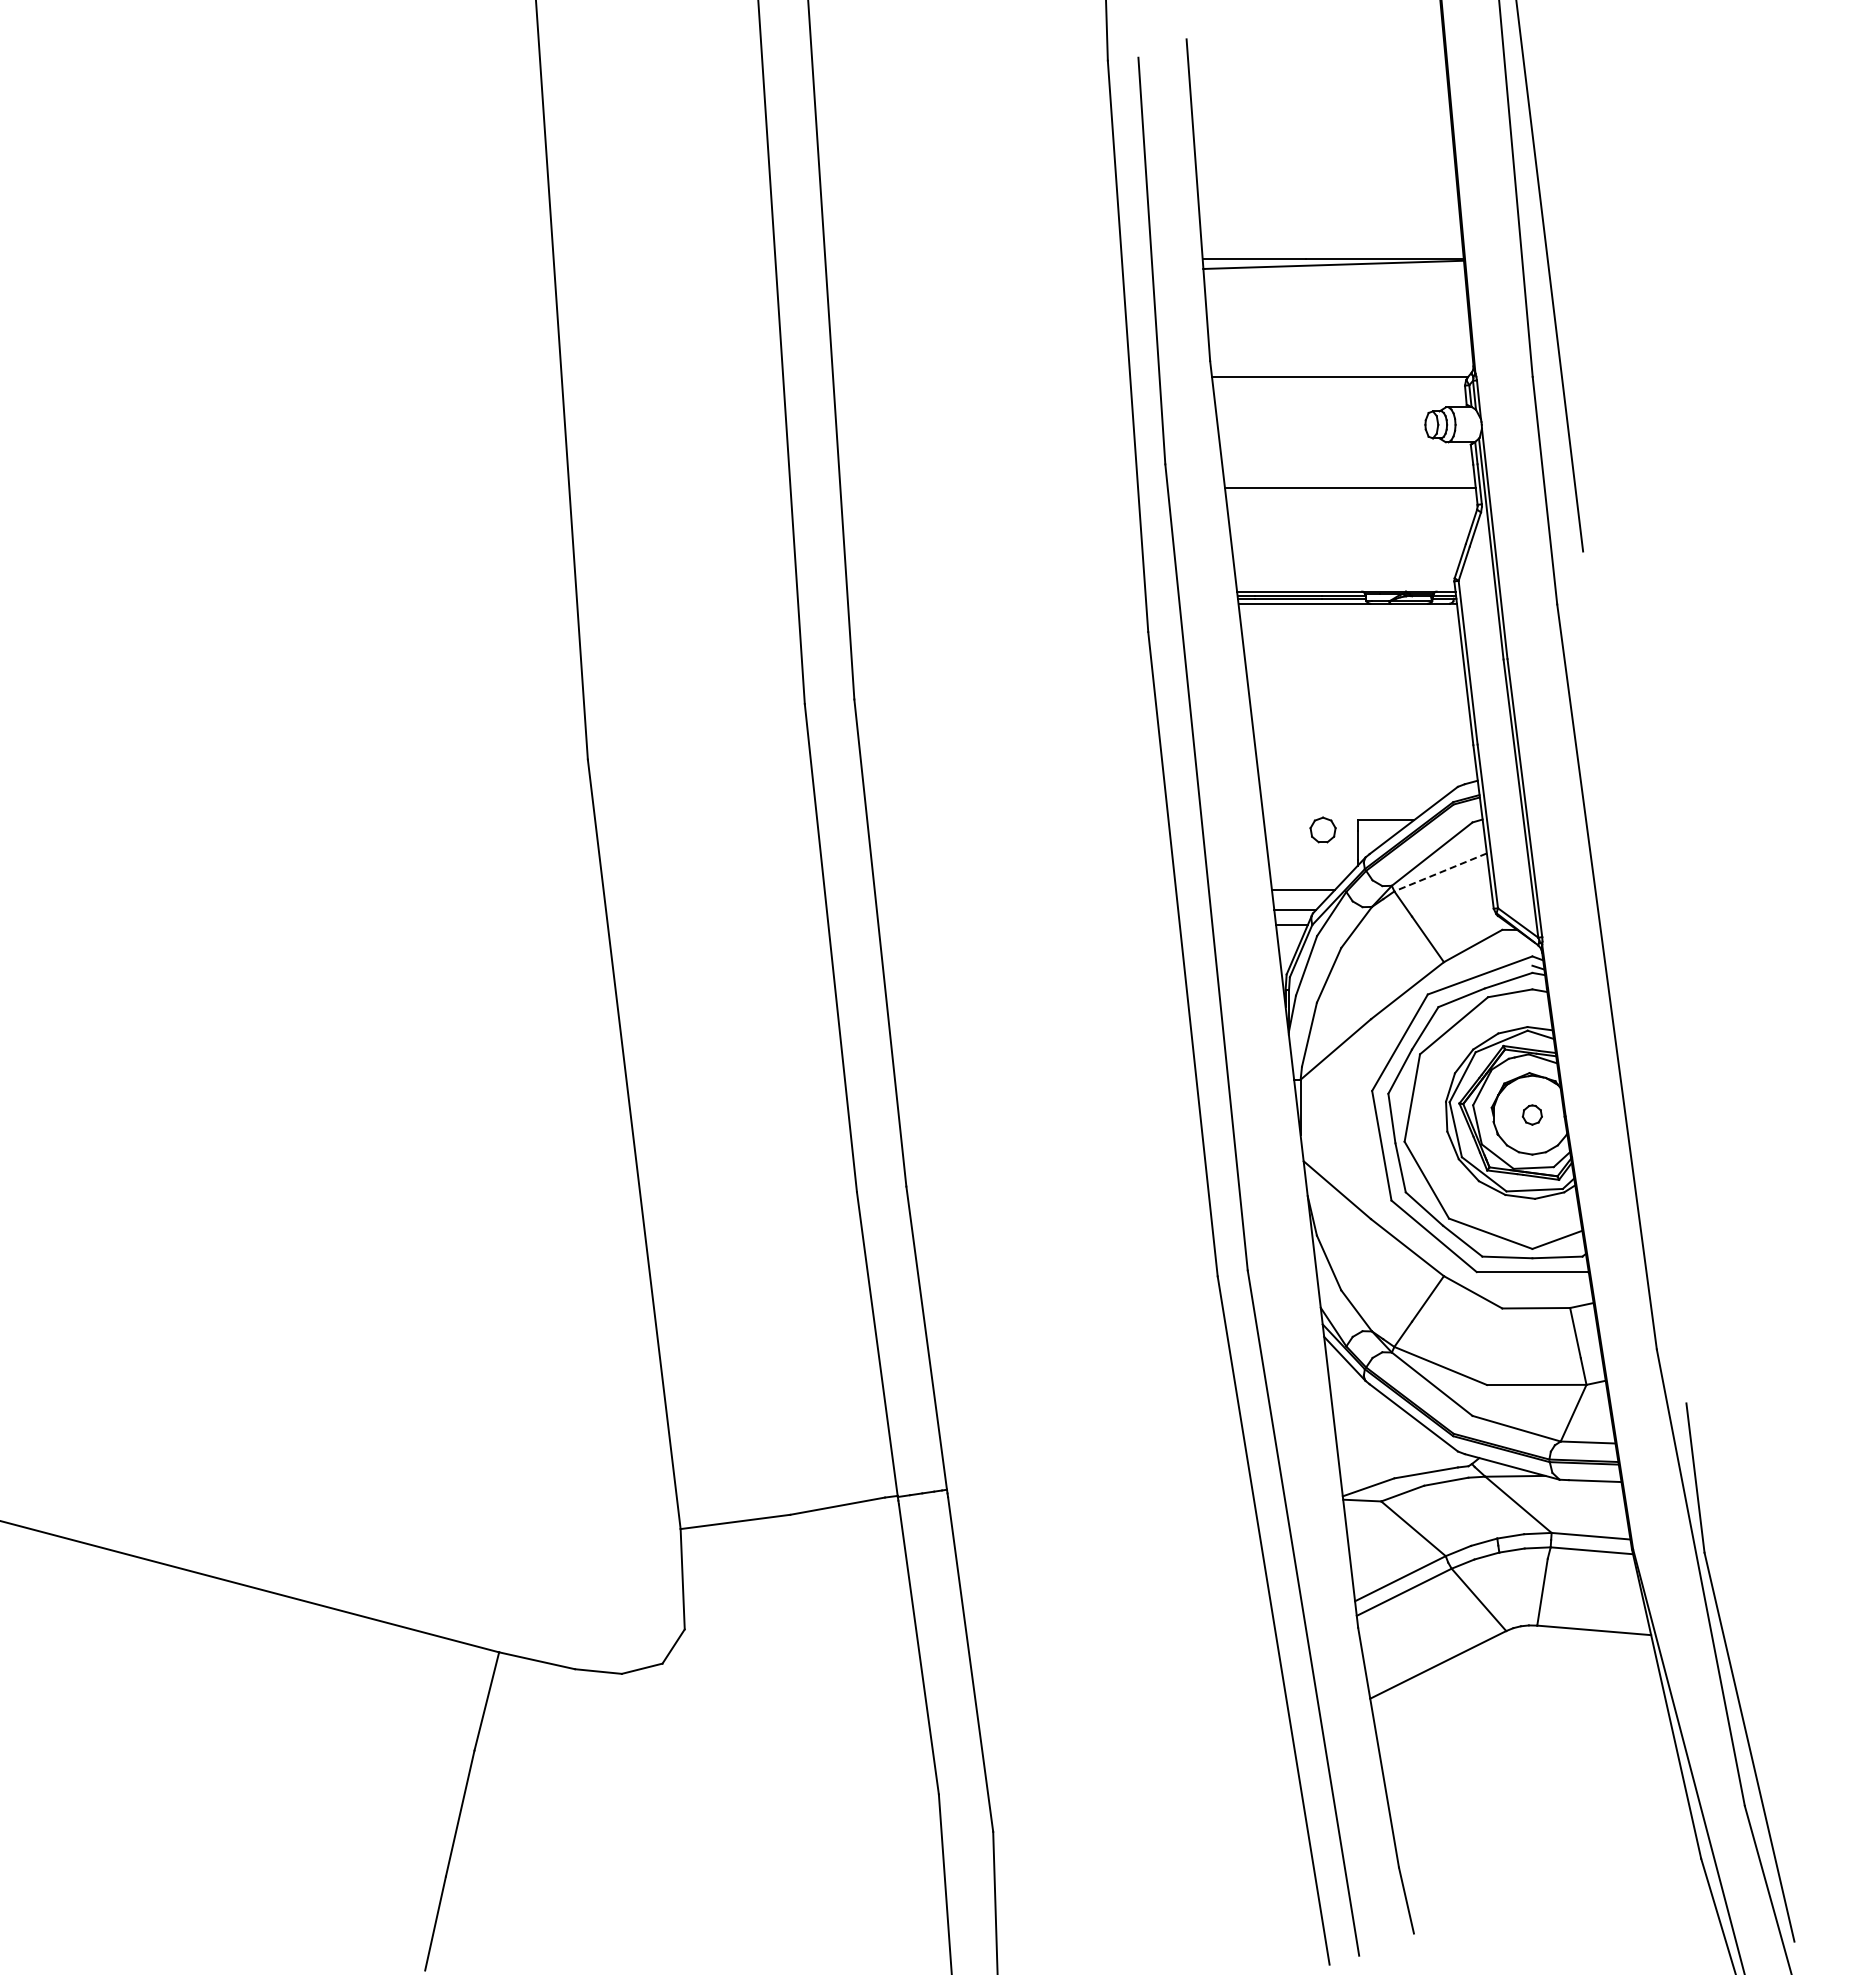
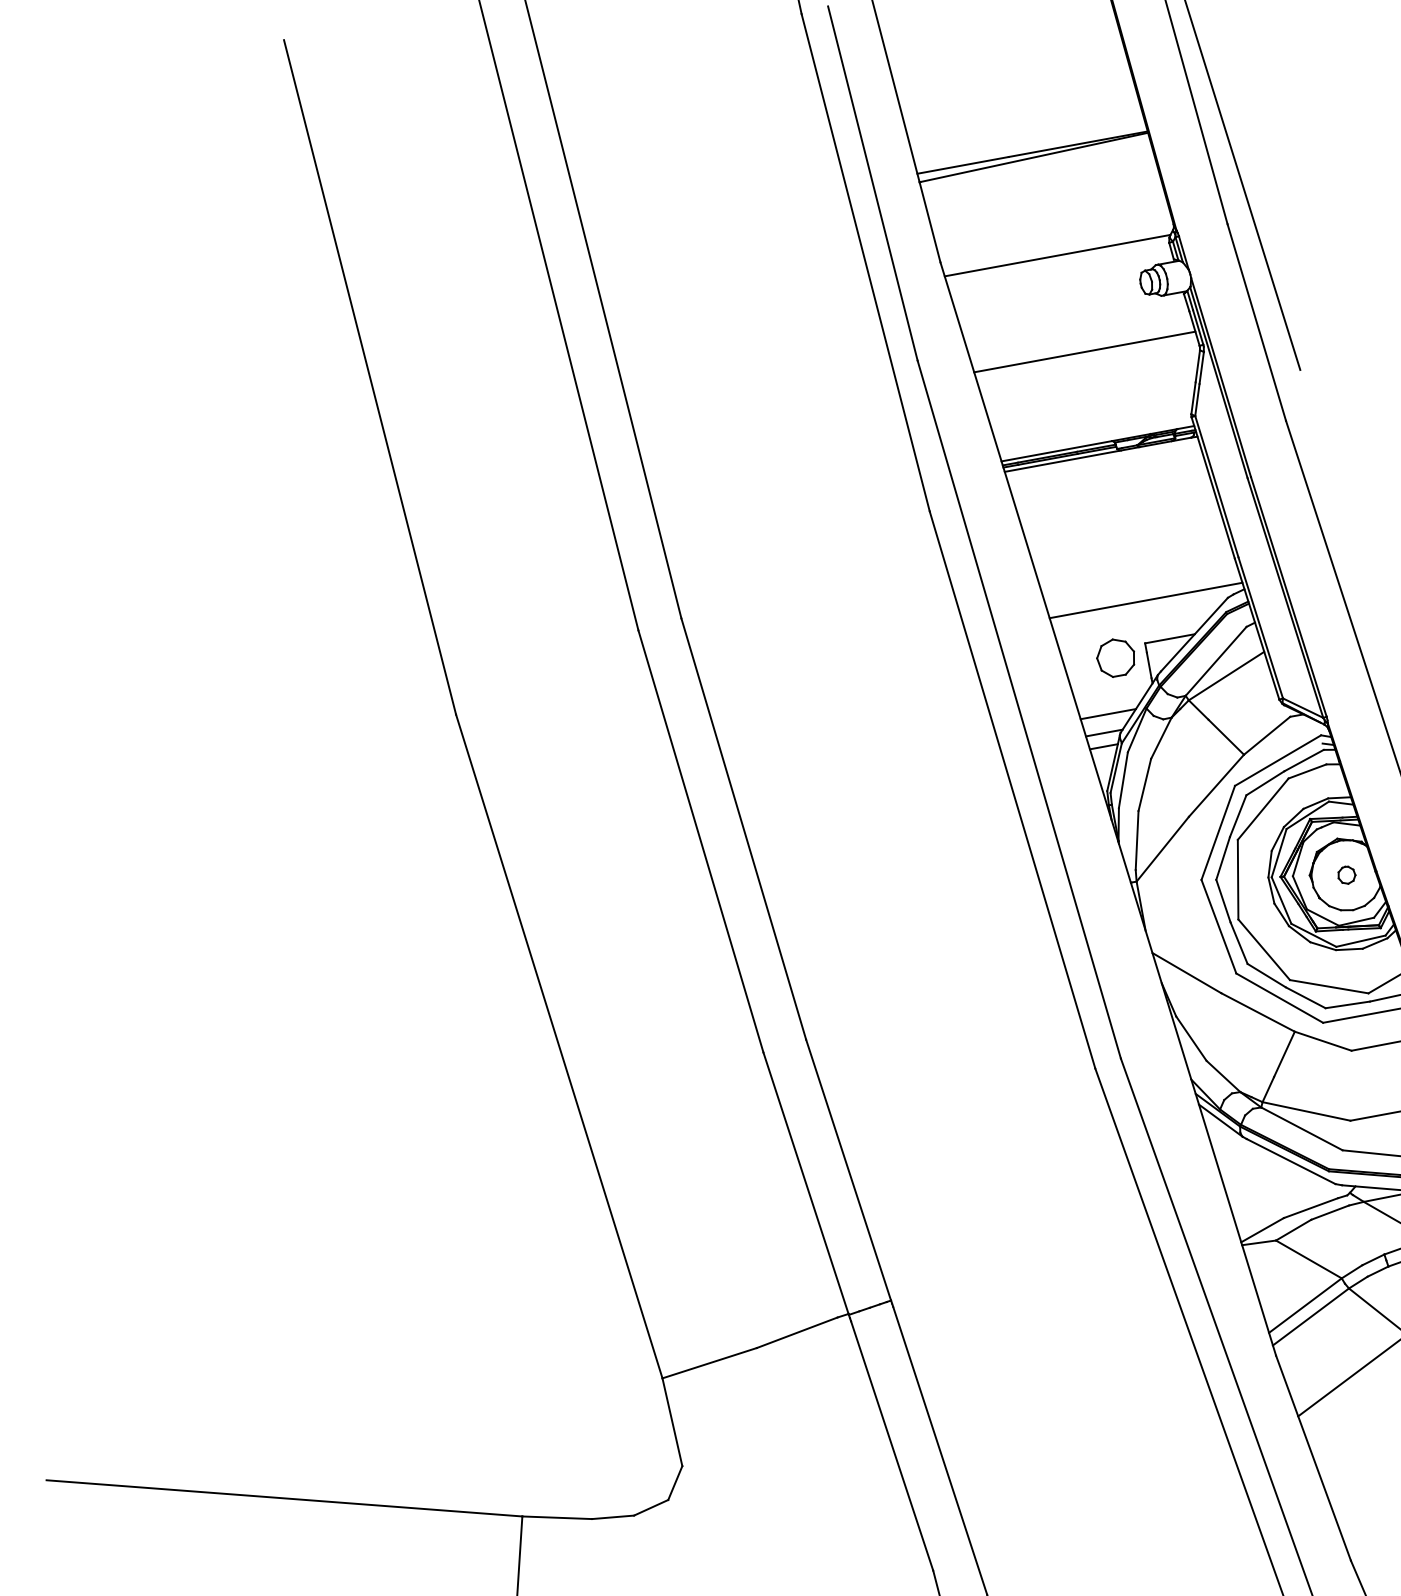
line: (1367, 773) -> (1146, 600), added
part: (1322, 829) -> (1115, 657), size x1.67
line: (1440, 872) -> (1226, 676), dashed -> solid

